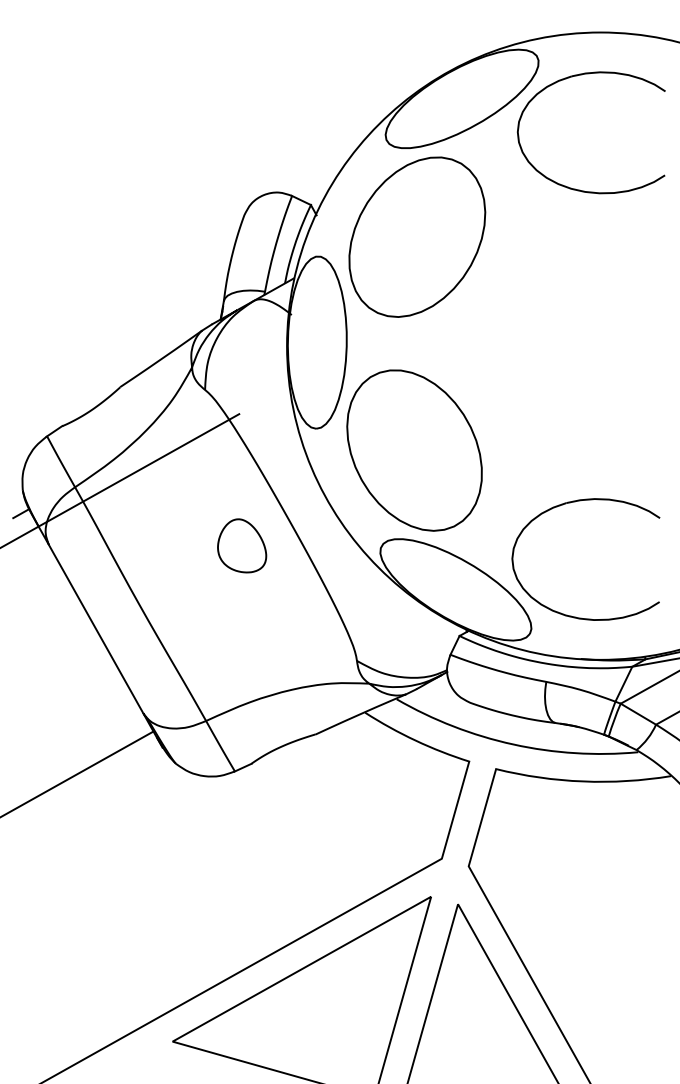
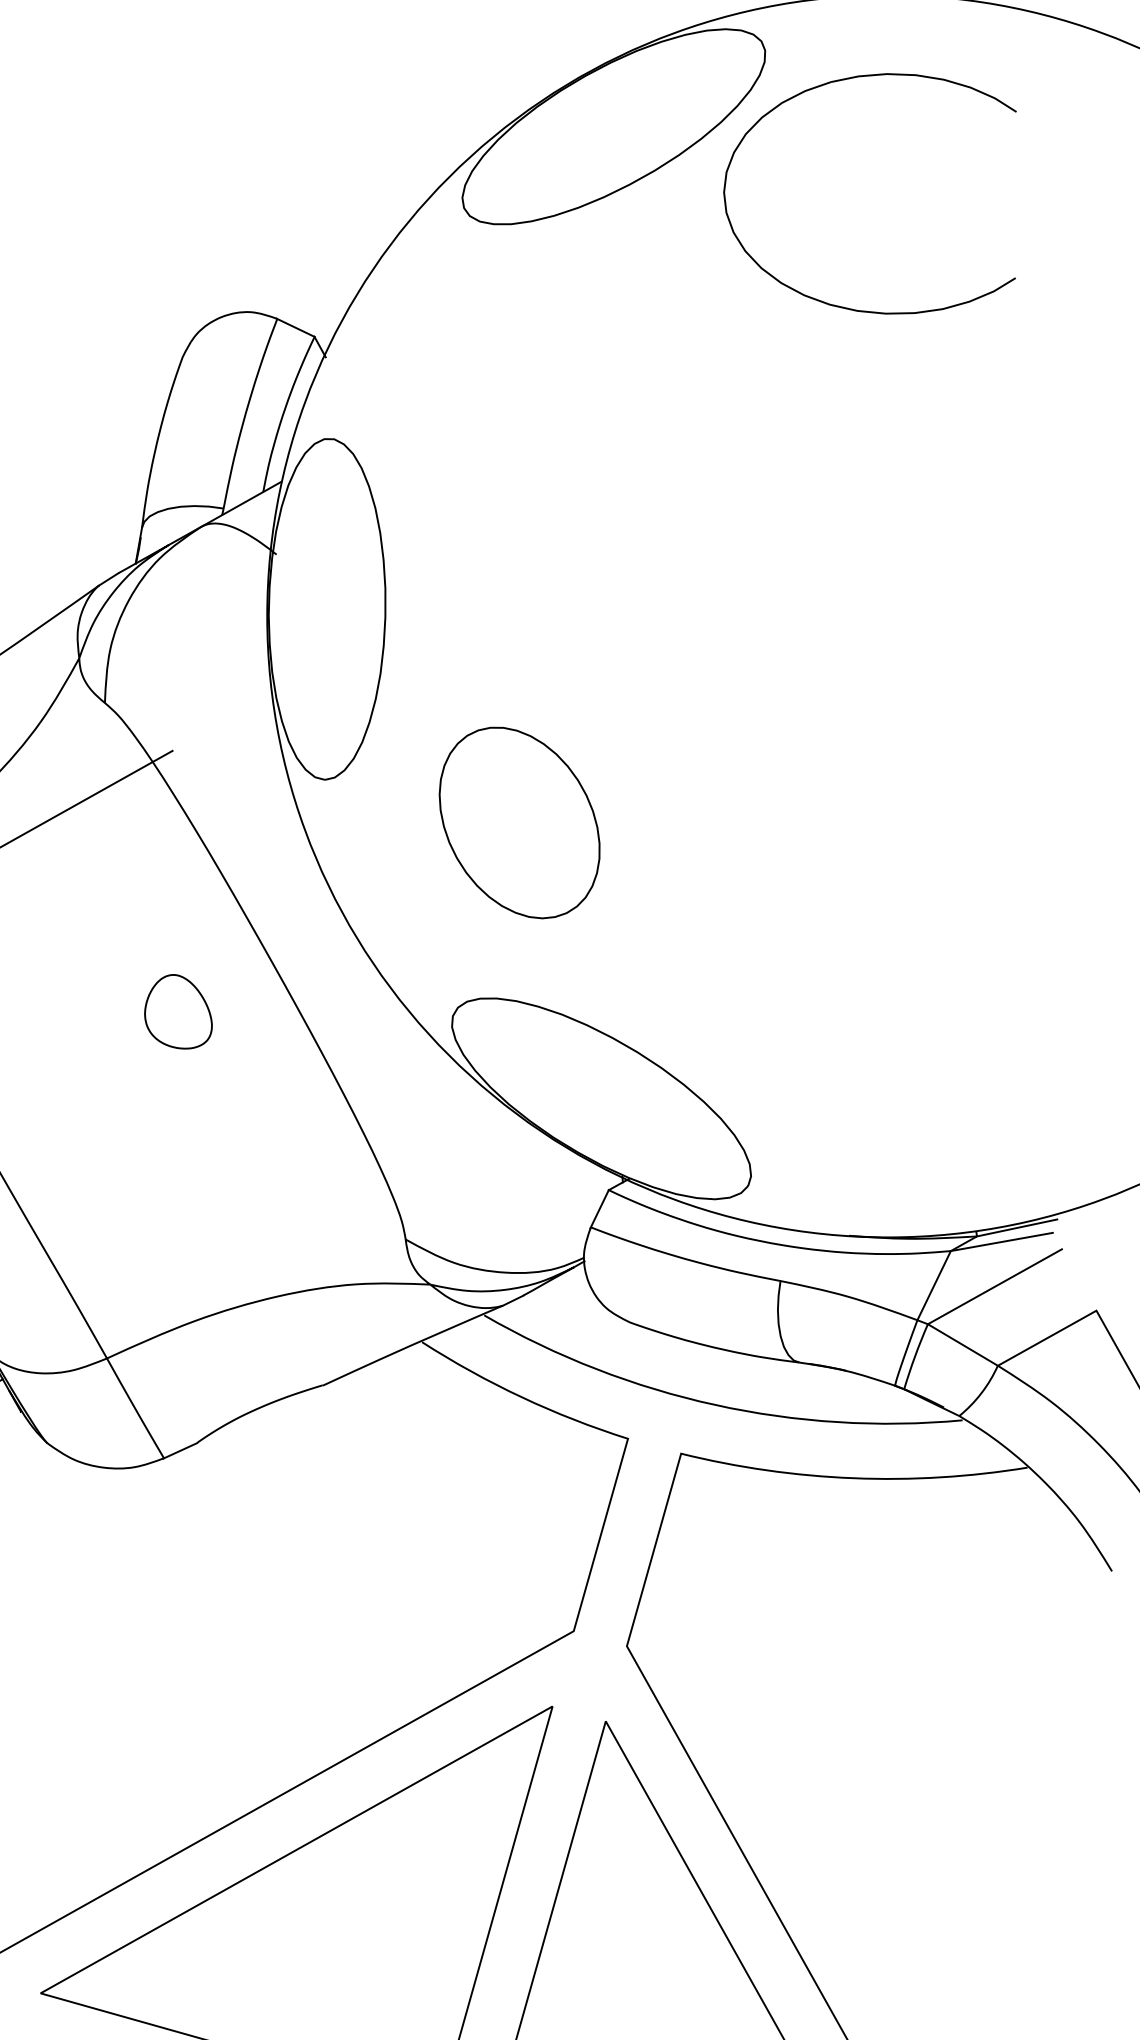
part: (417, 236) -> (525, 399), removed
part: (414, 450) -> (519, 822), size x0.6
part: (242, 545) -> (179, 1010), size x0.7
part: (571, 615) -> (830, 1149), removed

